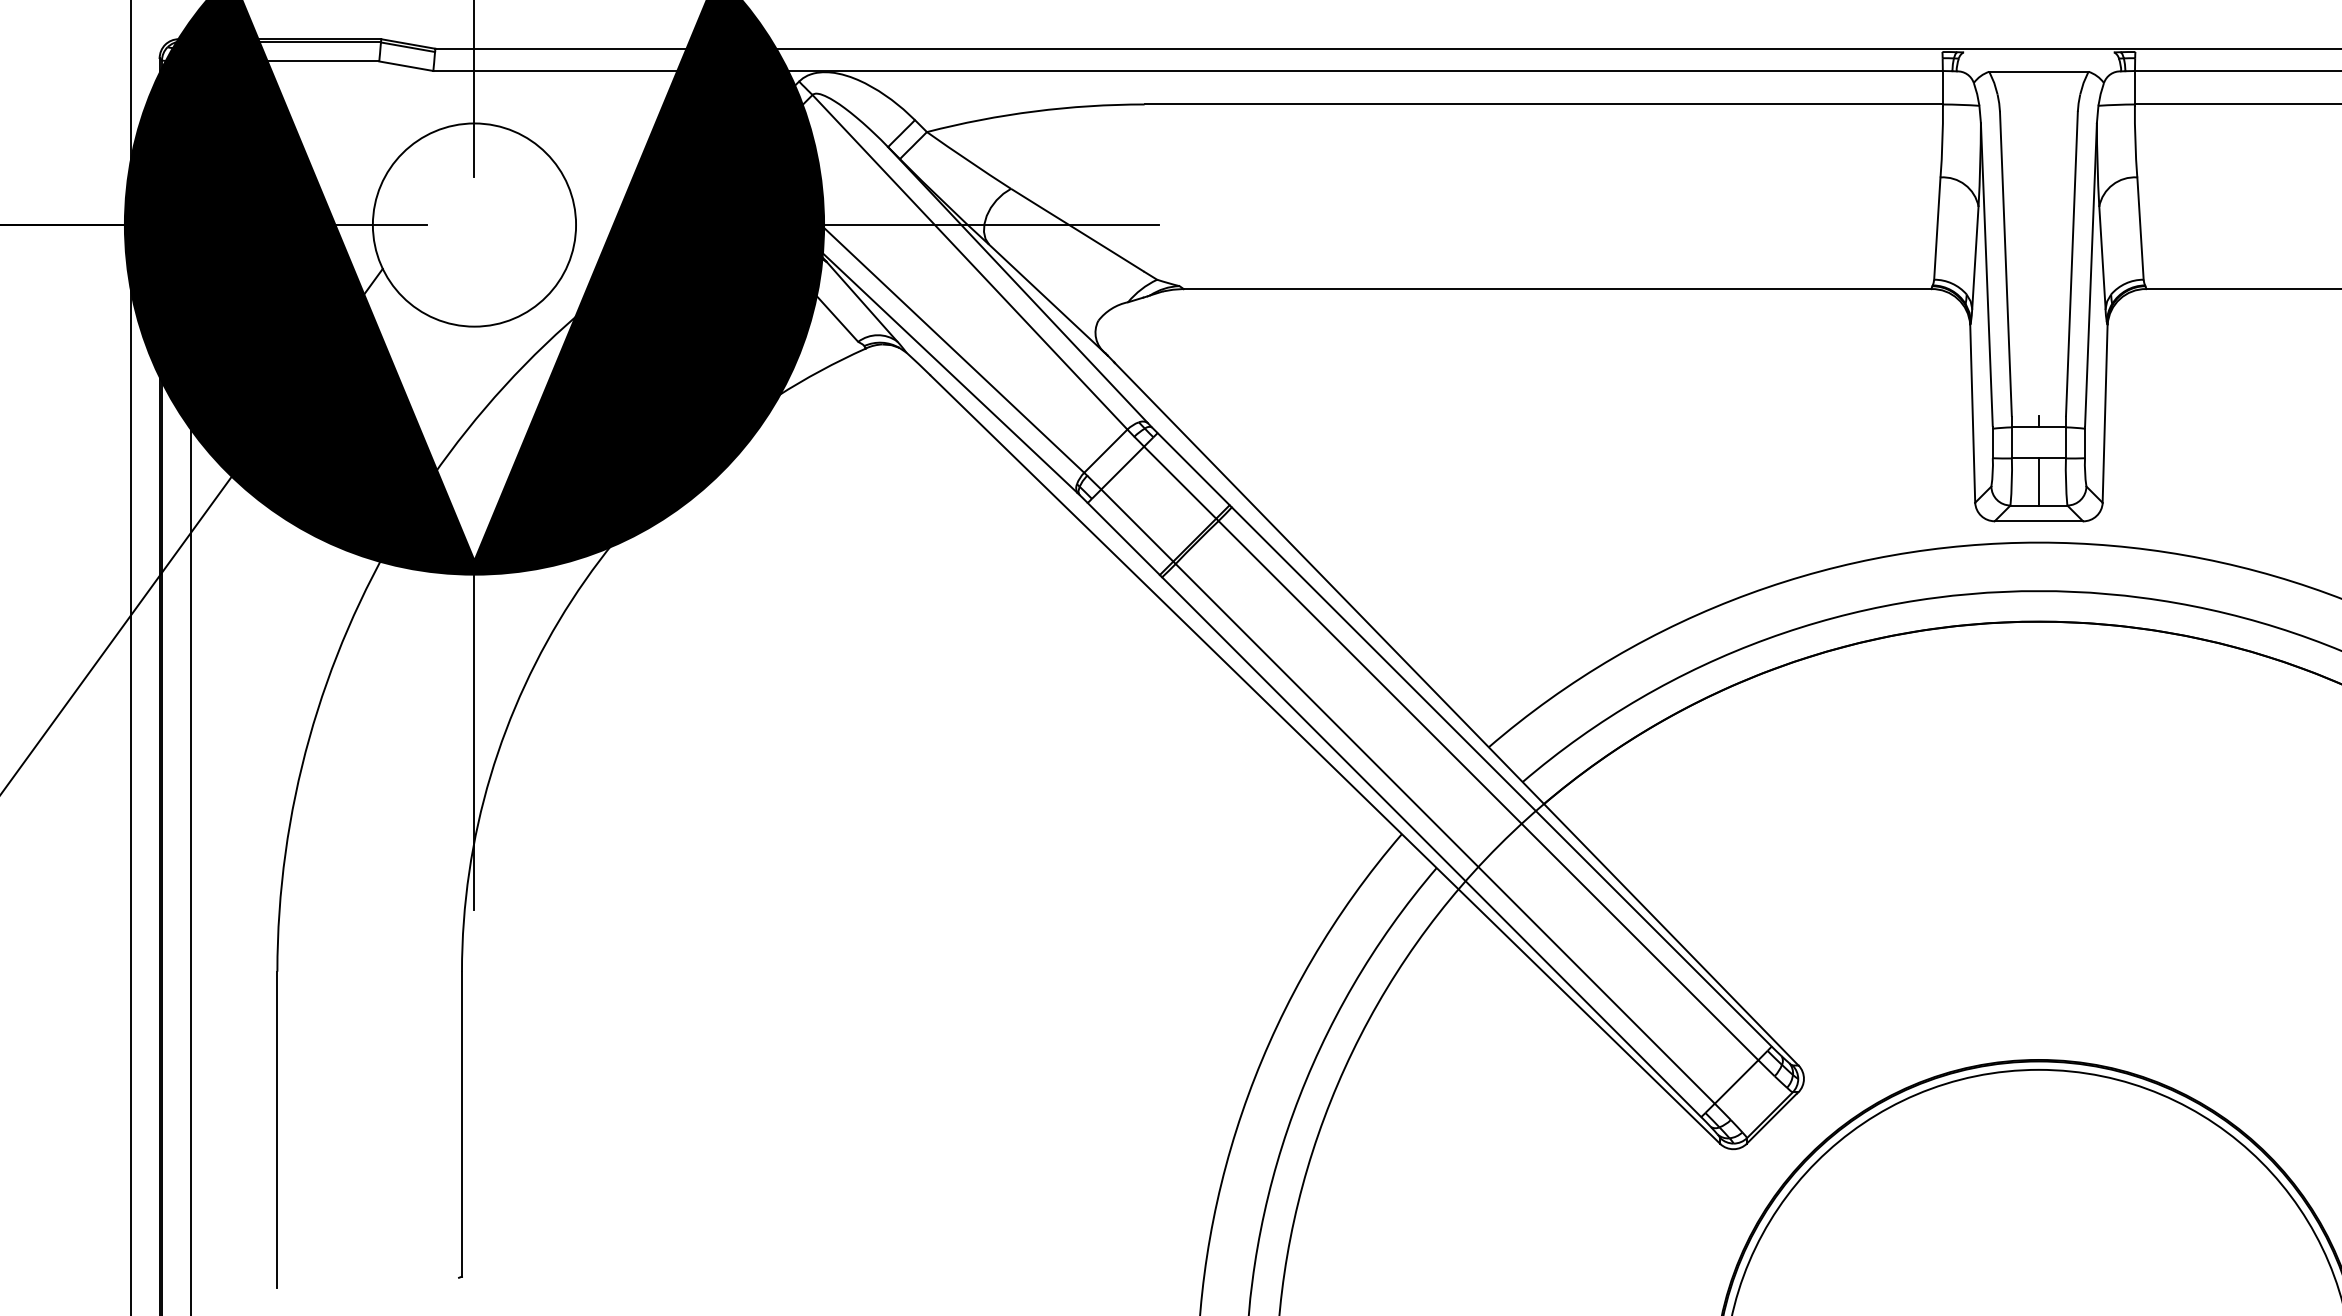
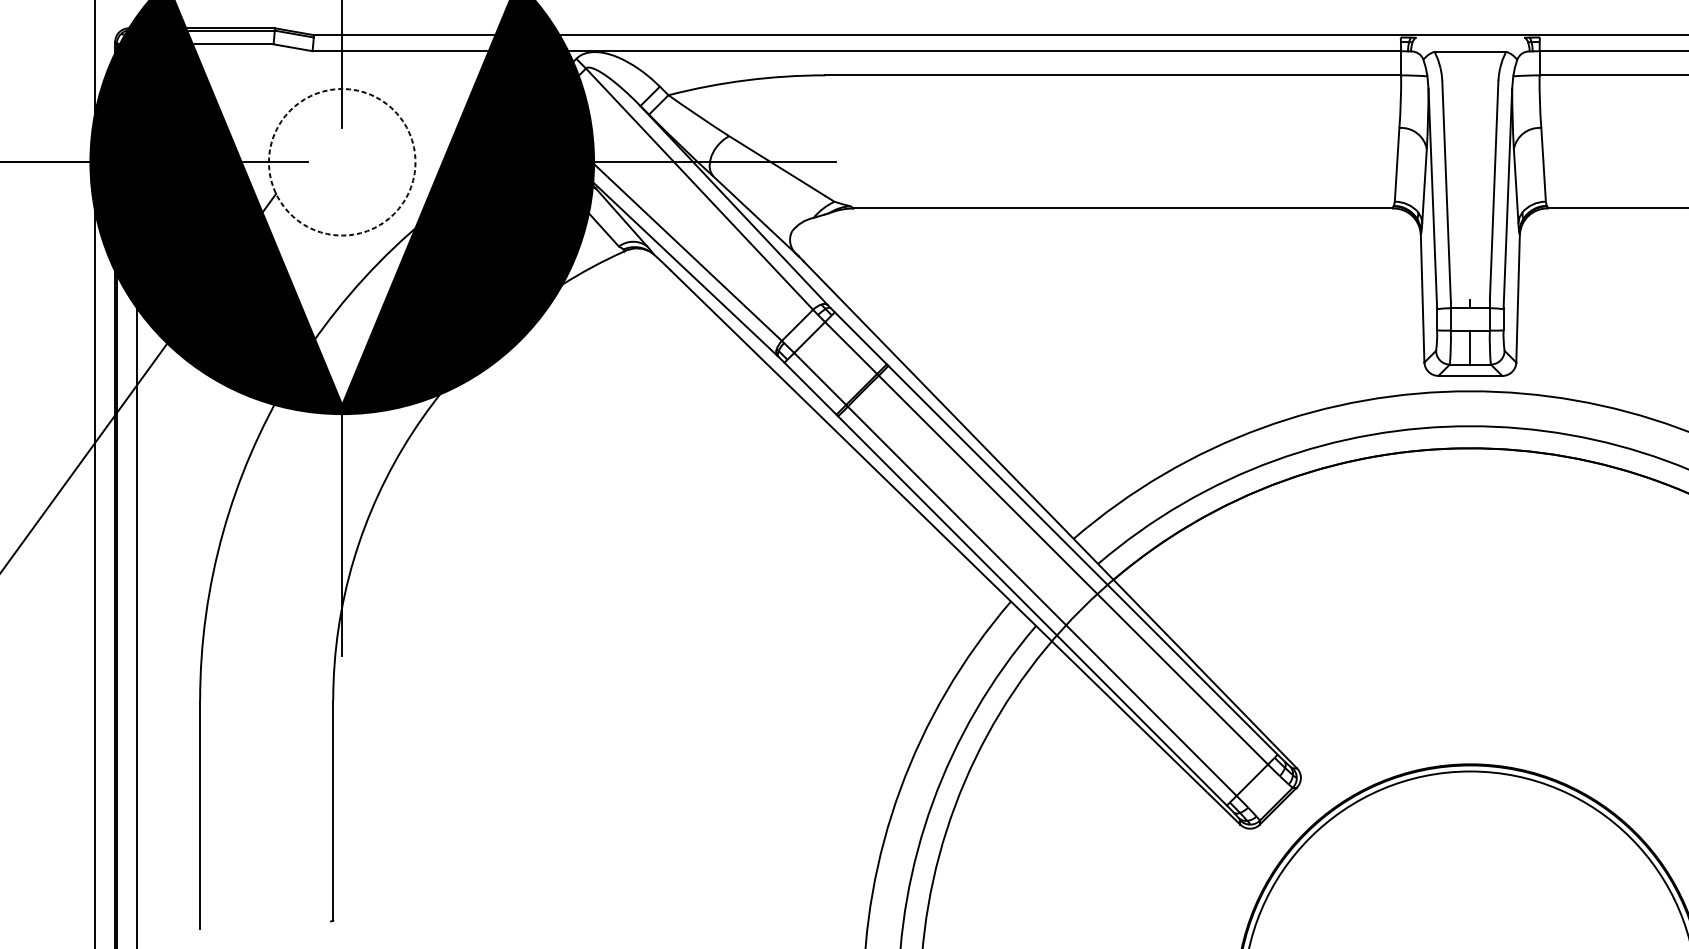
circle: (474, 224) -> (342, 161), solid -> dashed

